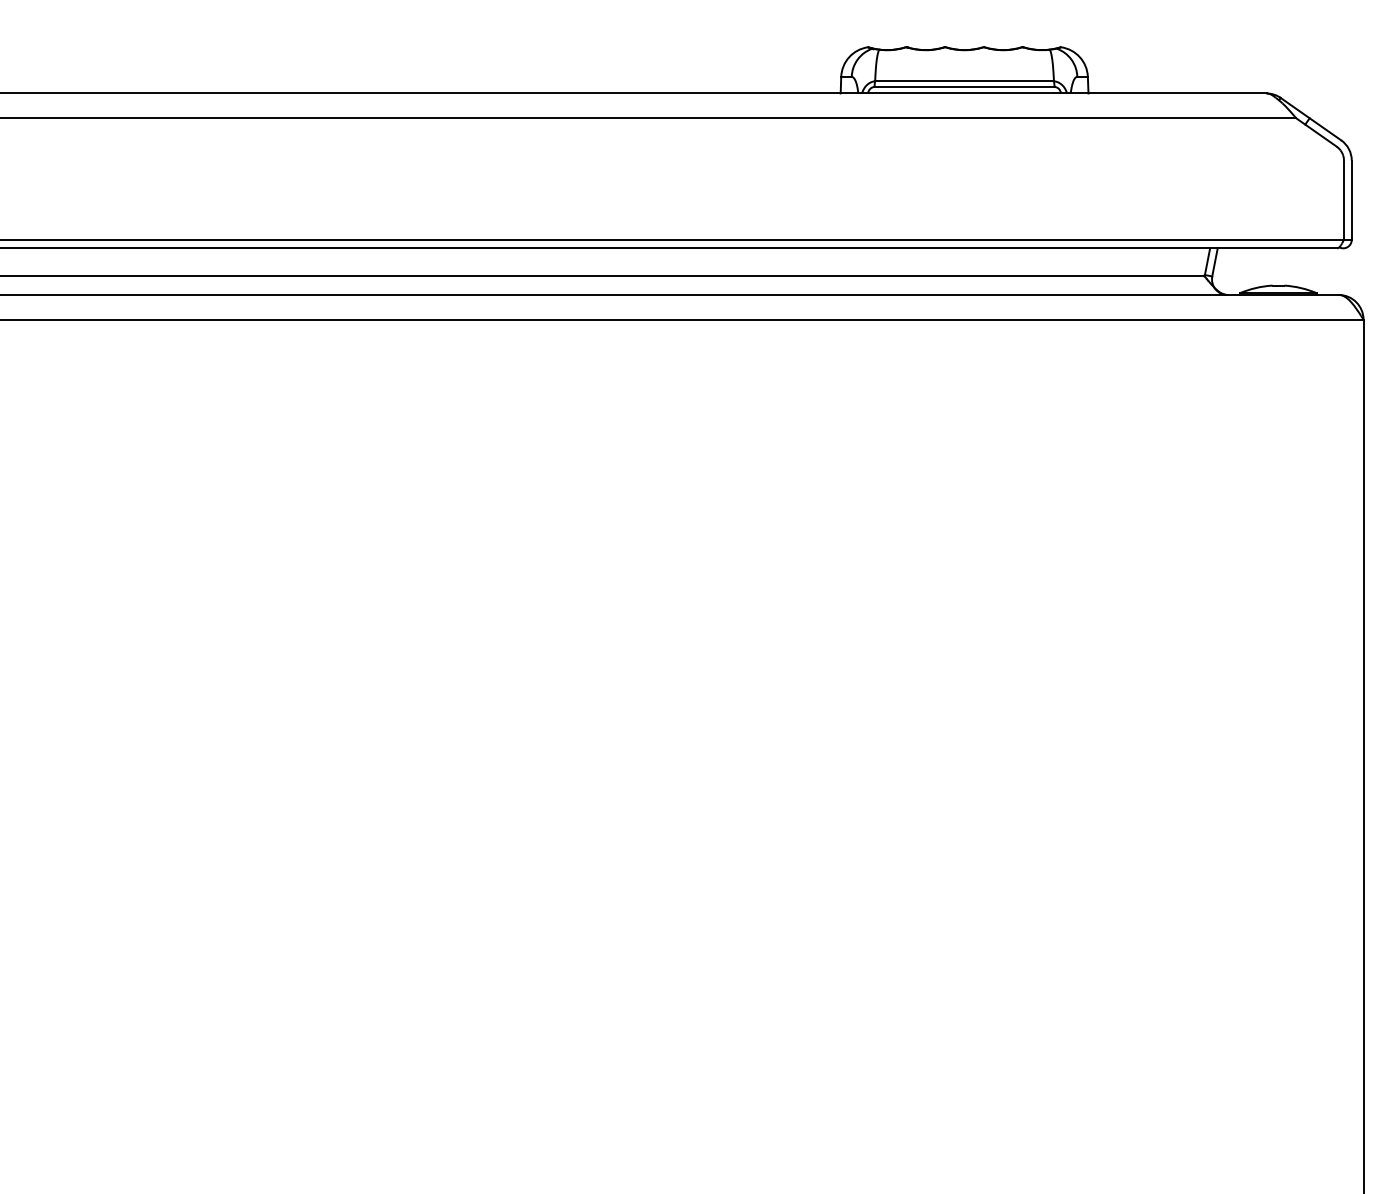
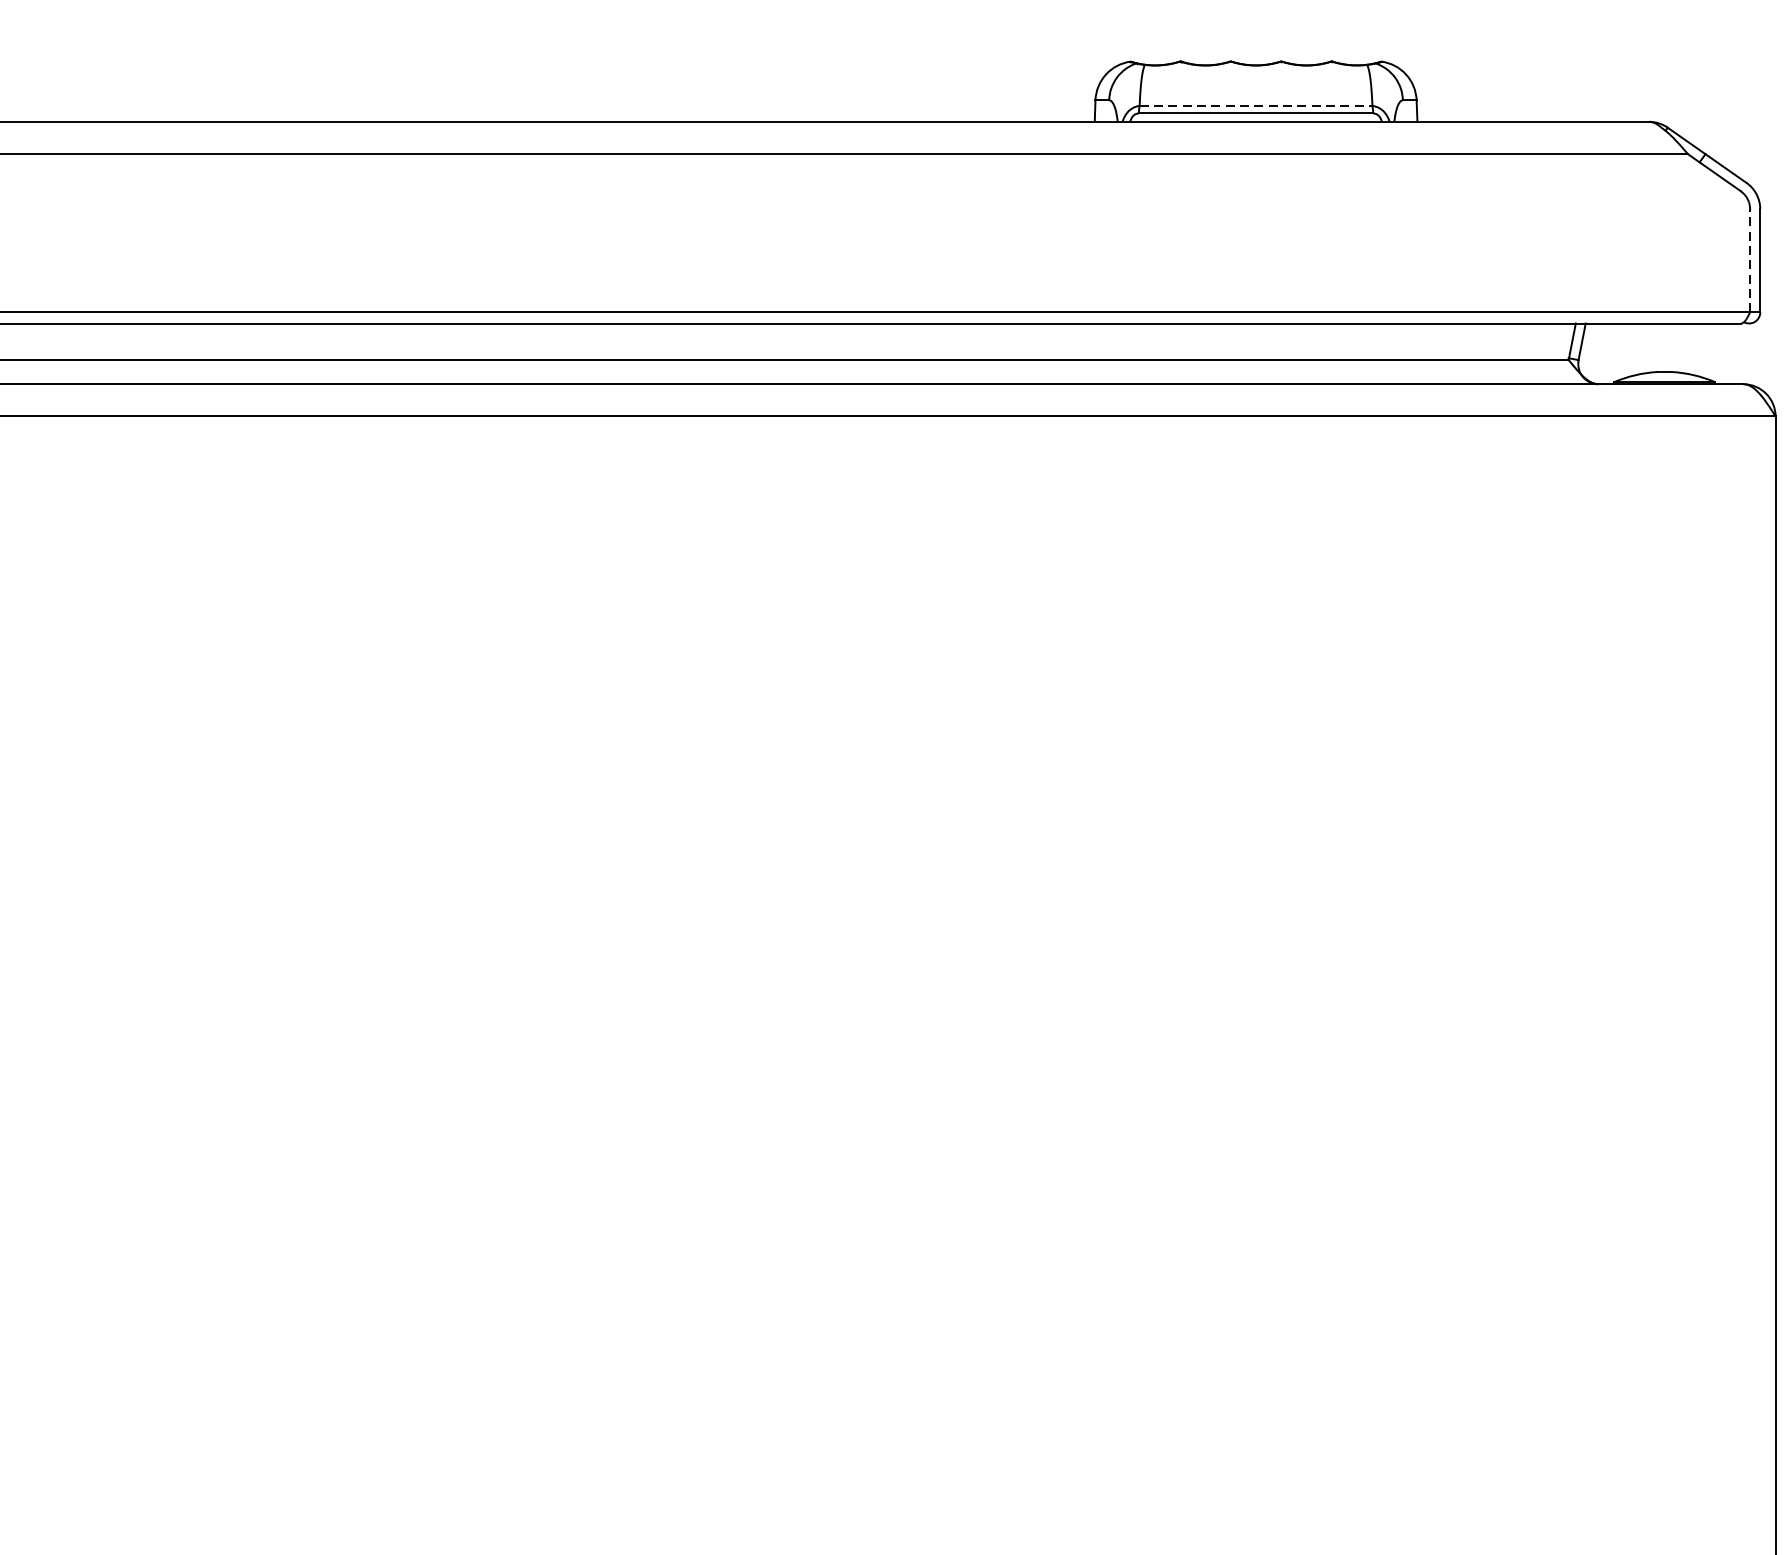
line: (965, 81) -> (1257, 106), solid -> dashed
line: (1344, 200) -> (1750, 261), solid -> dashed

